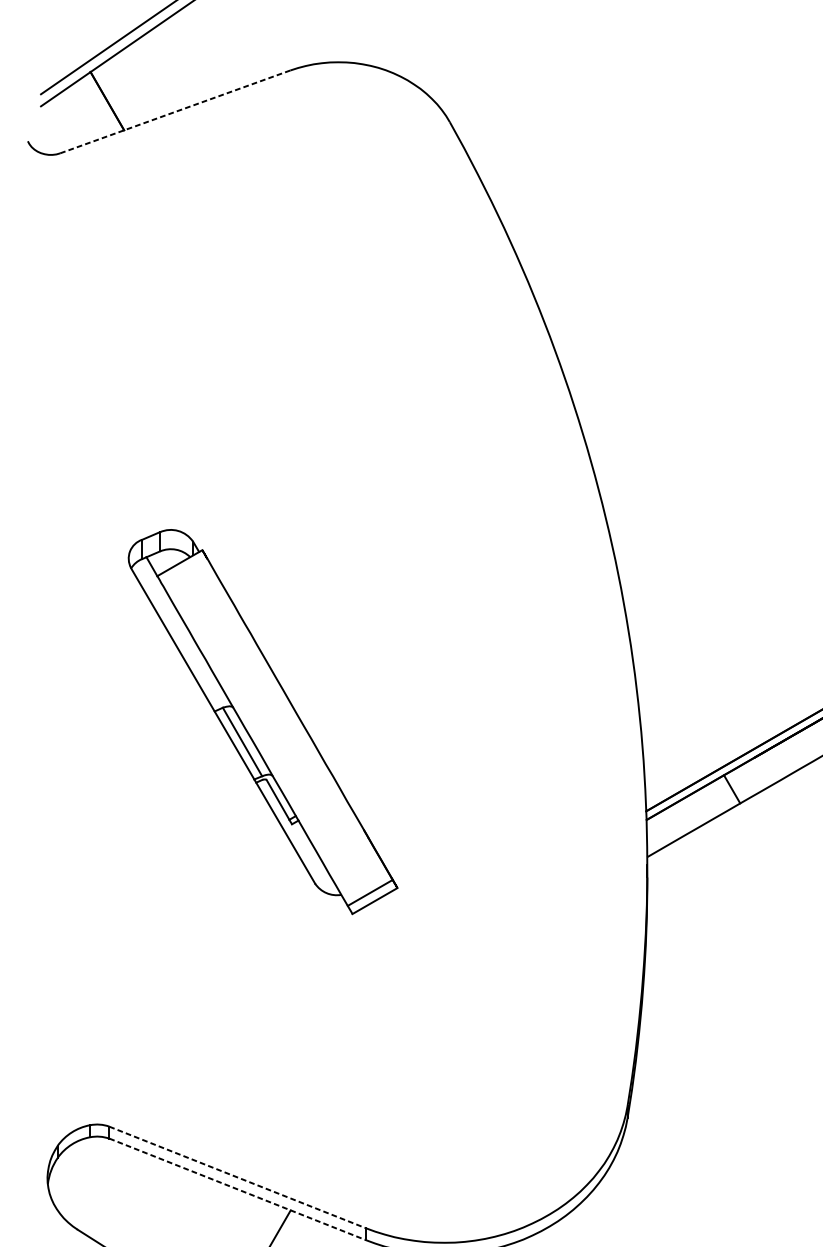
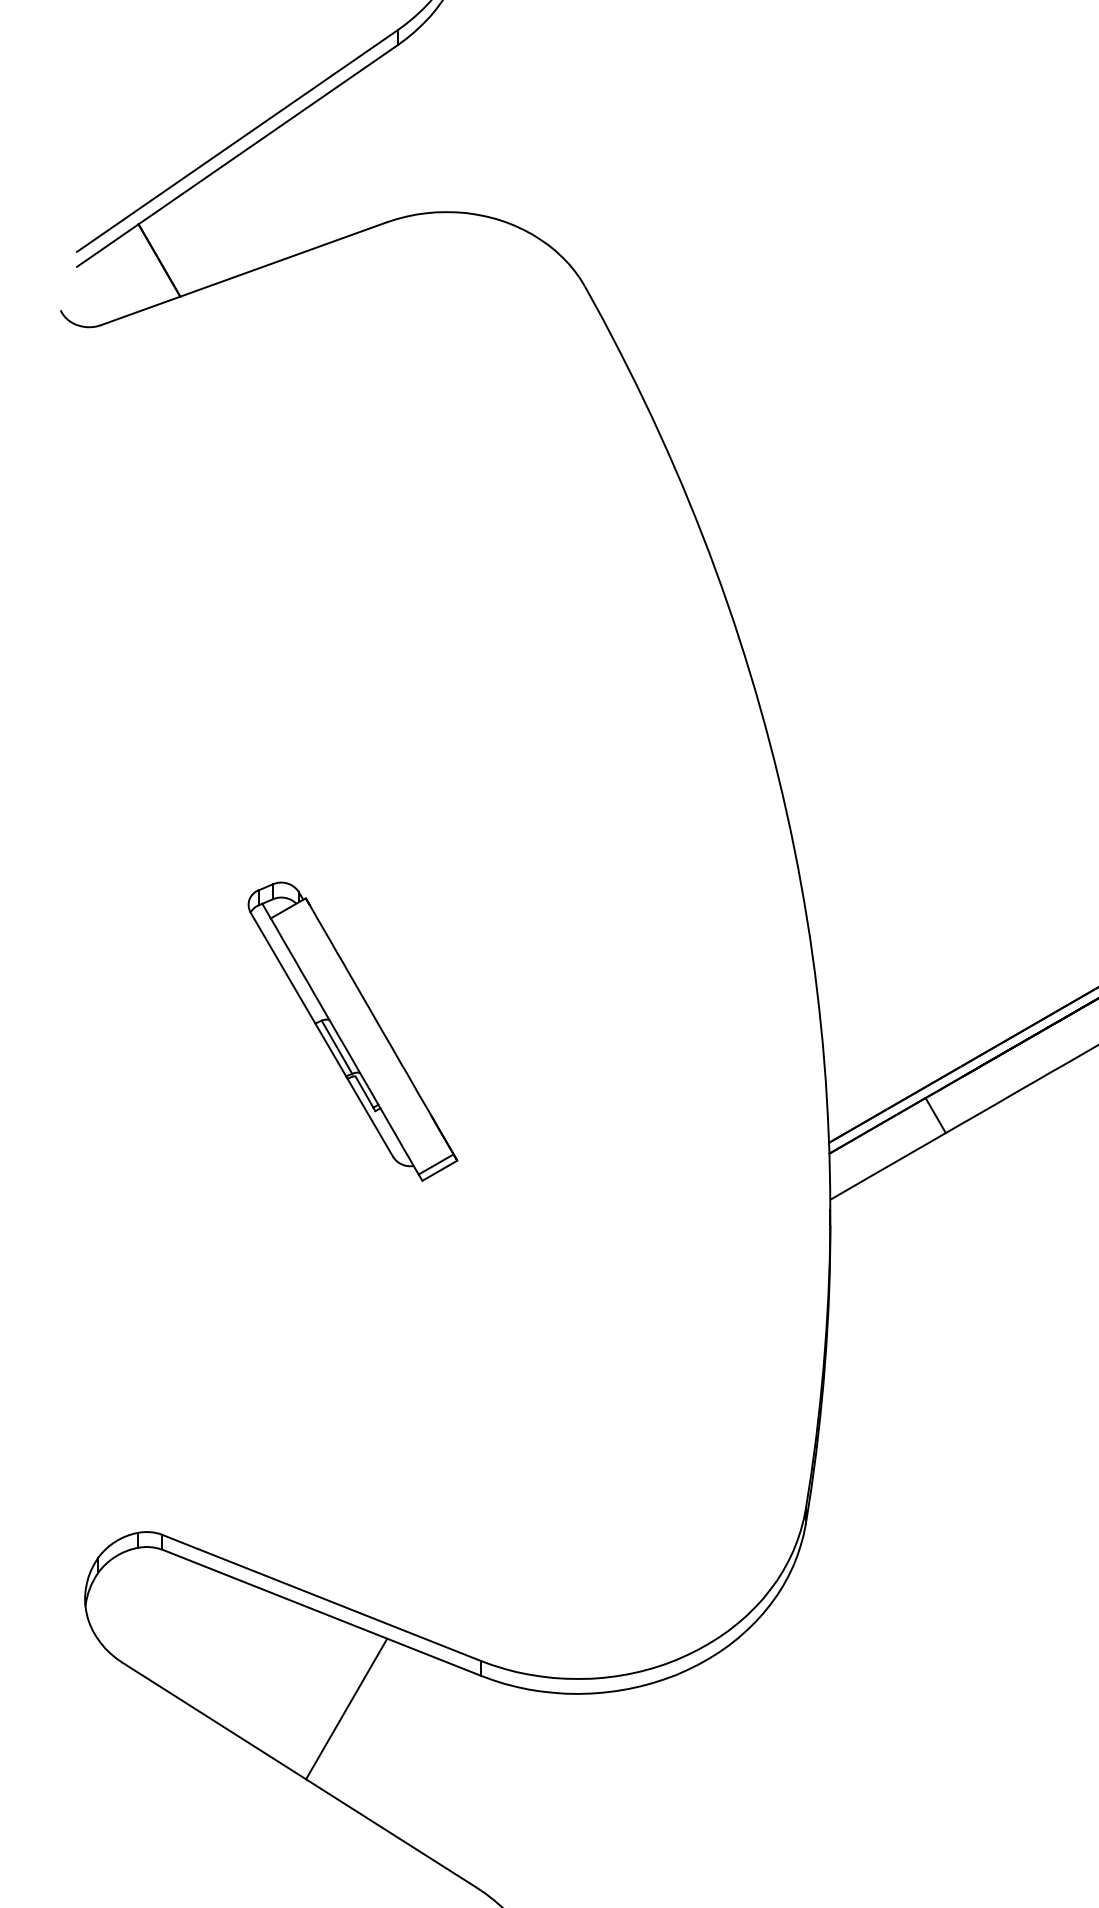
line: (175, 111) -> (243, 273), dashed -> solid
part: (262, 721) -> (352, 1031), size x0.62
line: (237, 1177) -> (321, 1597), dashed -> solid
line: (237, 1189) -> (321, 1612), dashed -> solid

